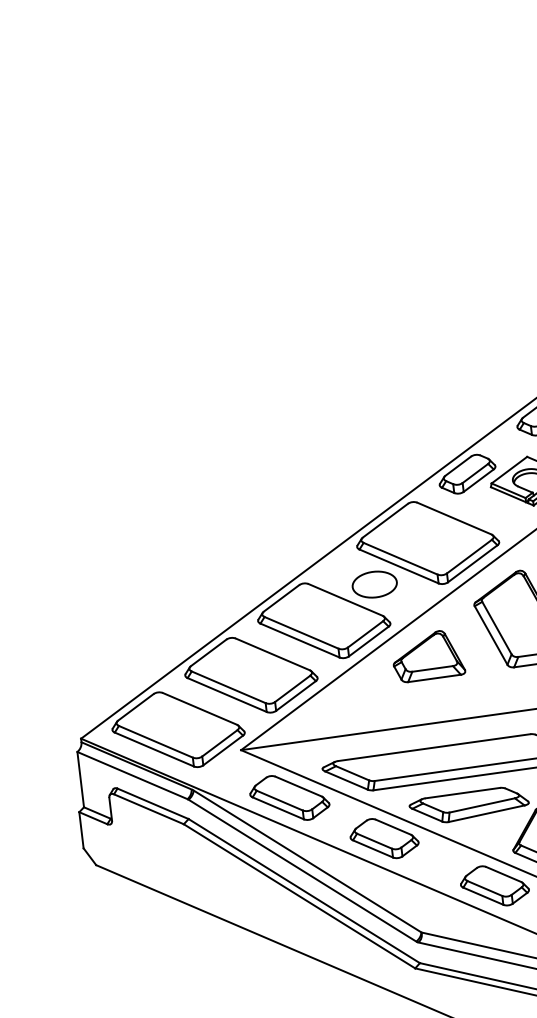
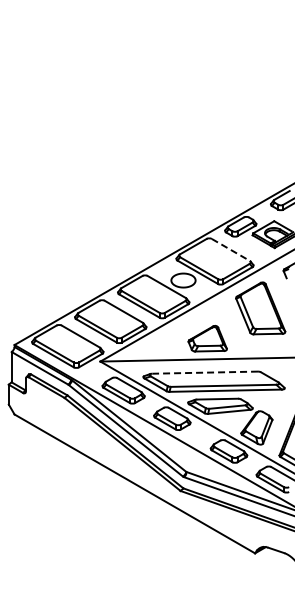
line: (453, 517) -> (230, 249), solid -> dashed
part: (427, 655) -> (207, 338), moved
line: (434, 747) -> (205, 372), solid -> dashed

